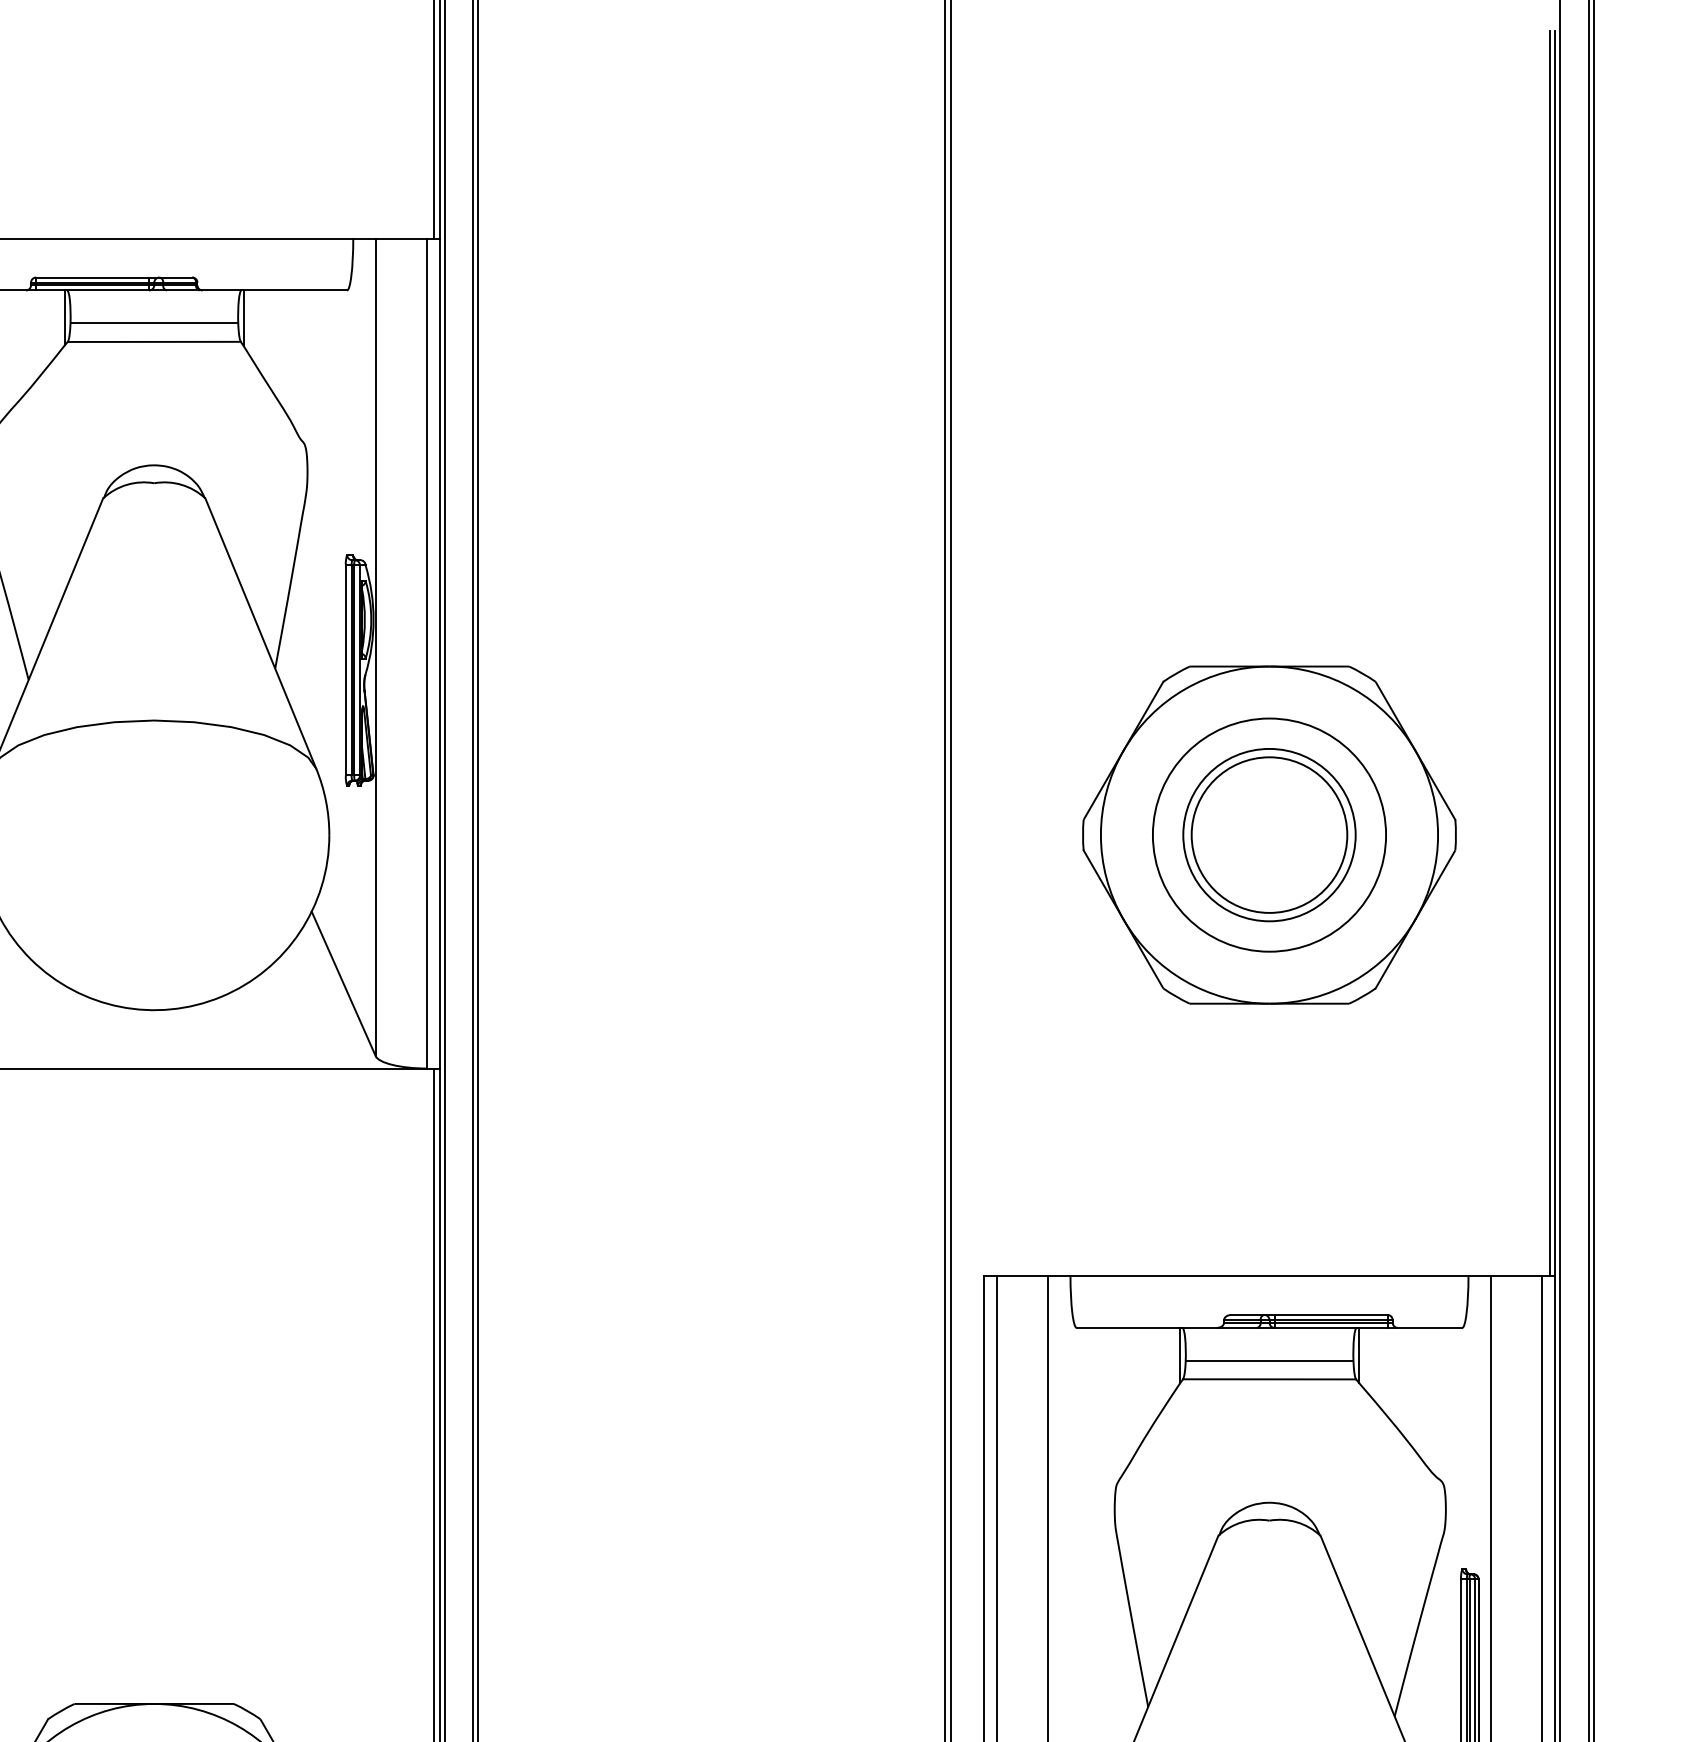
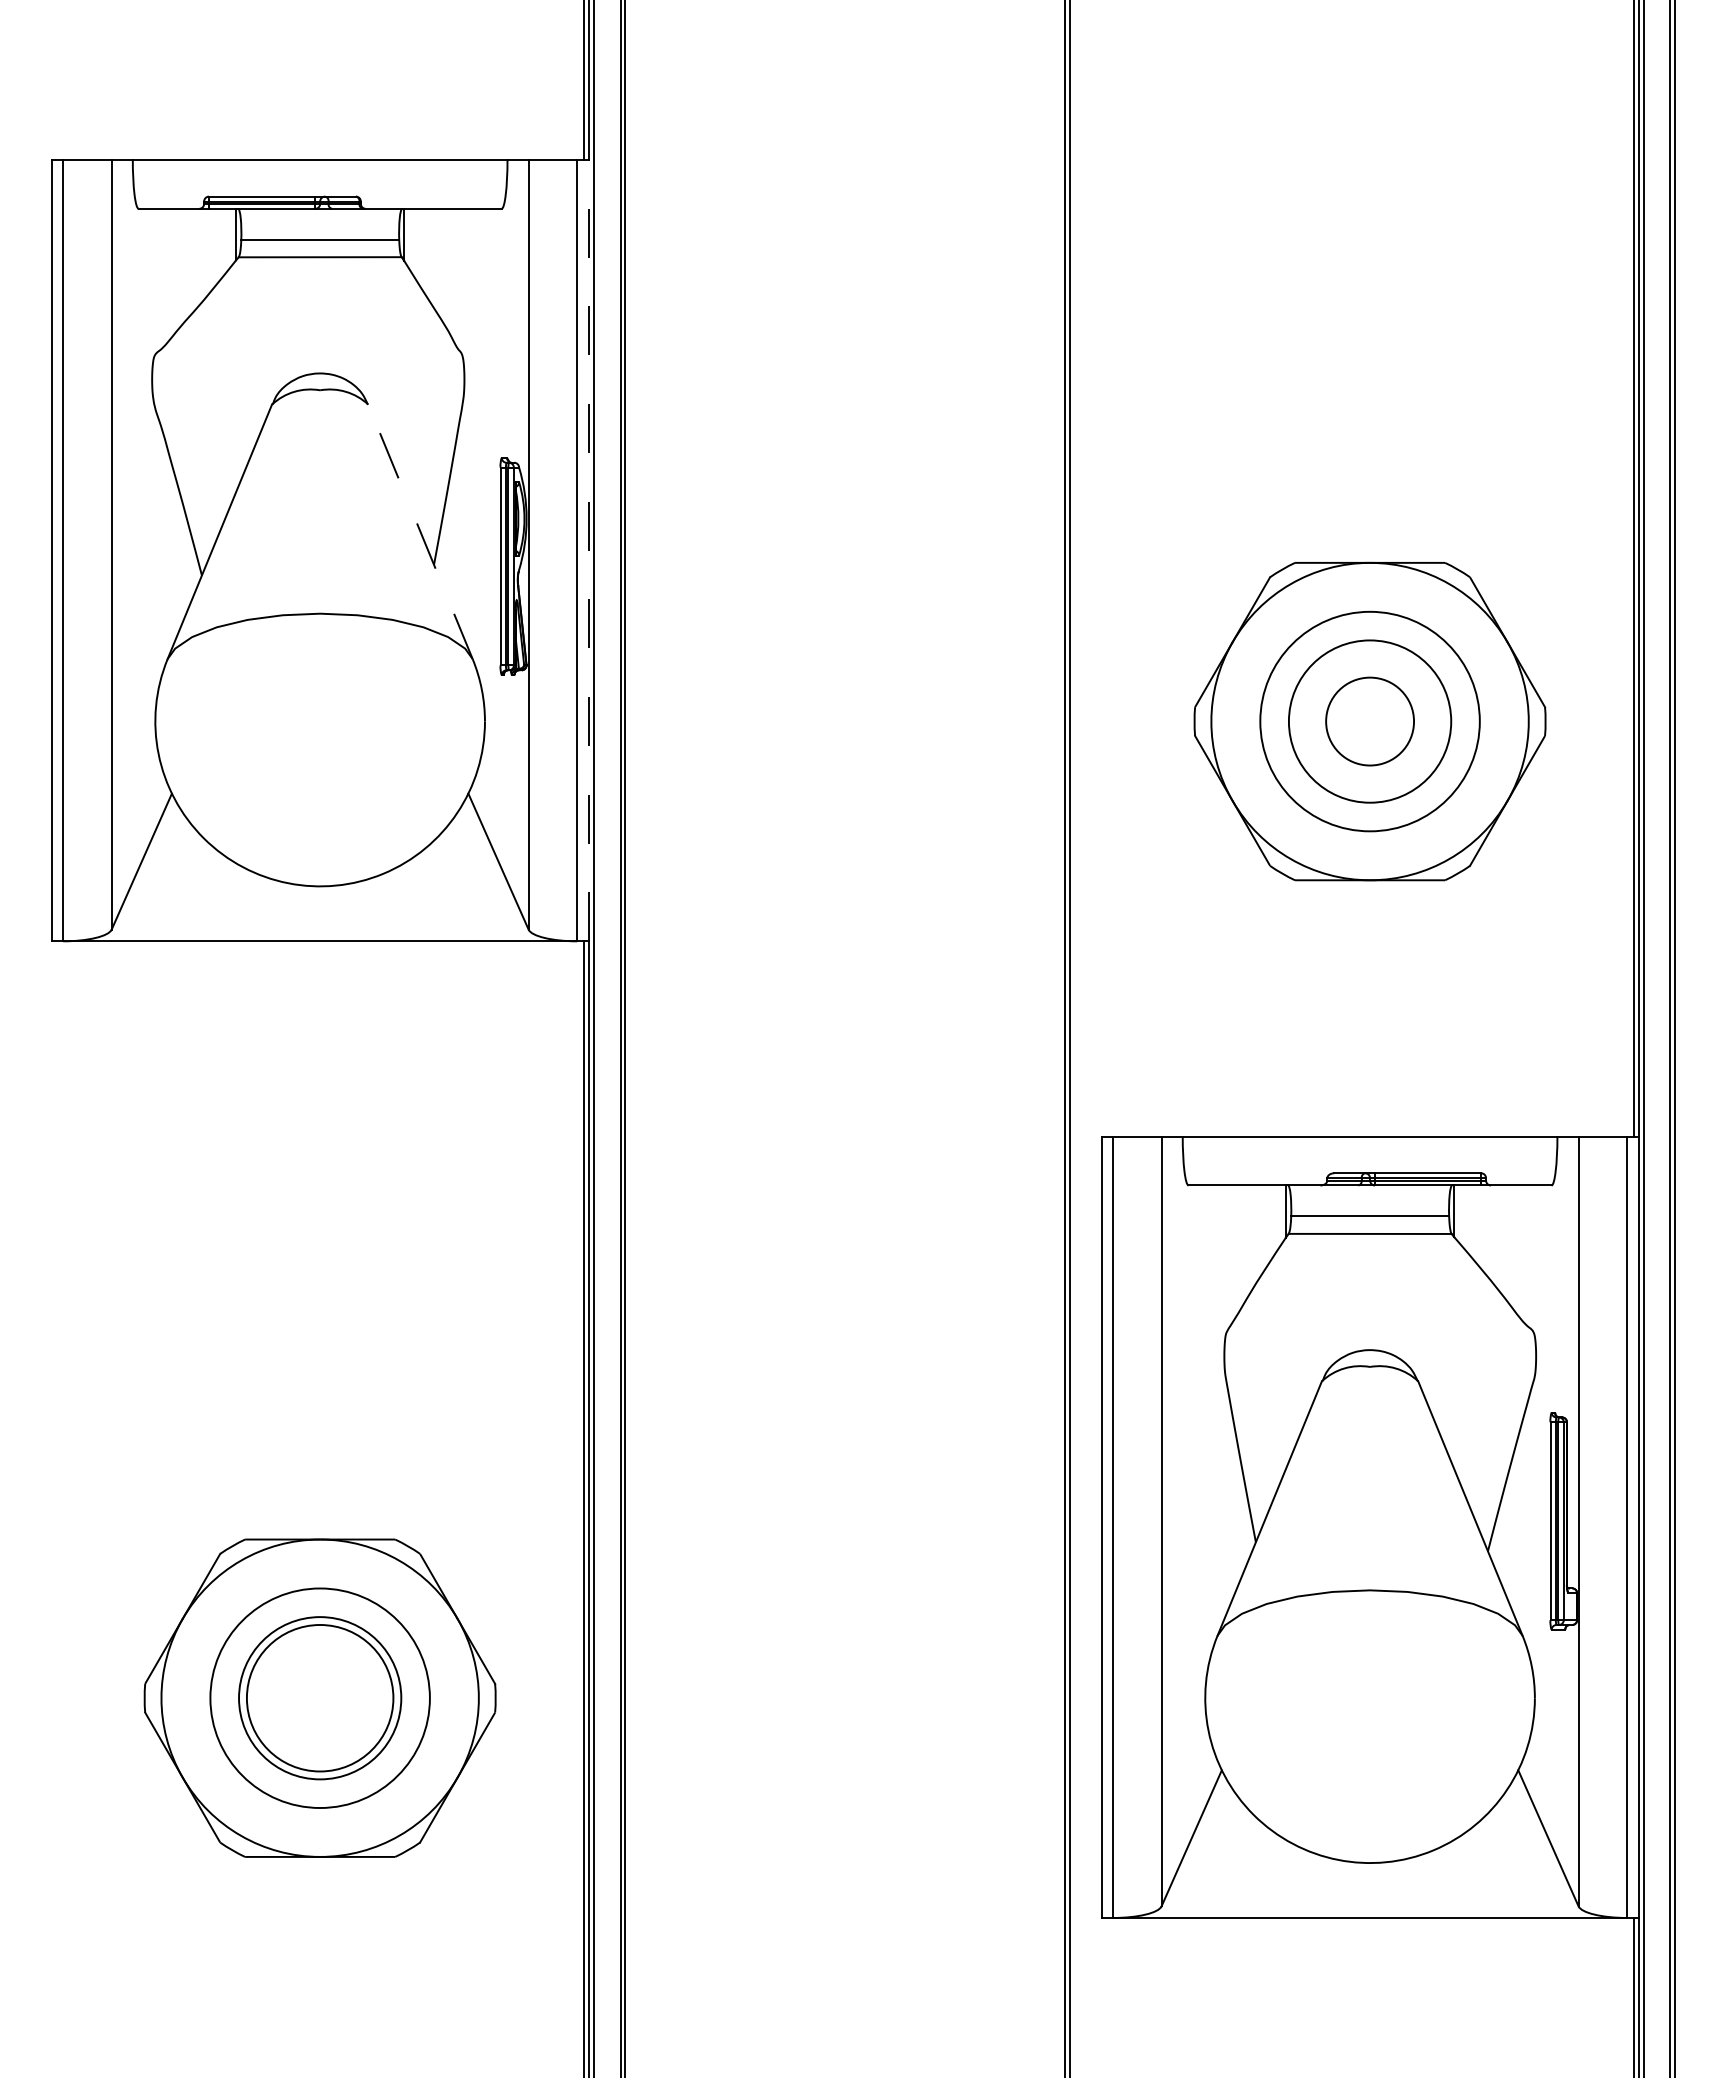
line: (260, 633) -> (420, 531), solid -> dashed
line: (439, 653) -> (588, 550), solid -> dashed
circle: (1268, 835) -> (1369, 721), size x0.6

